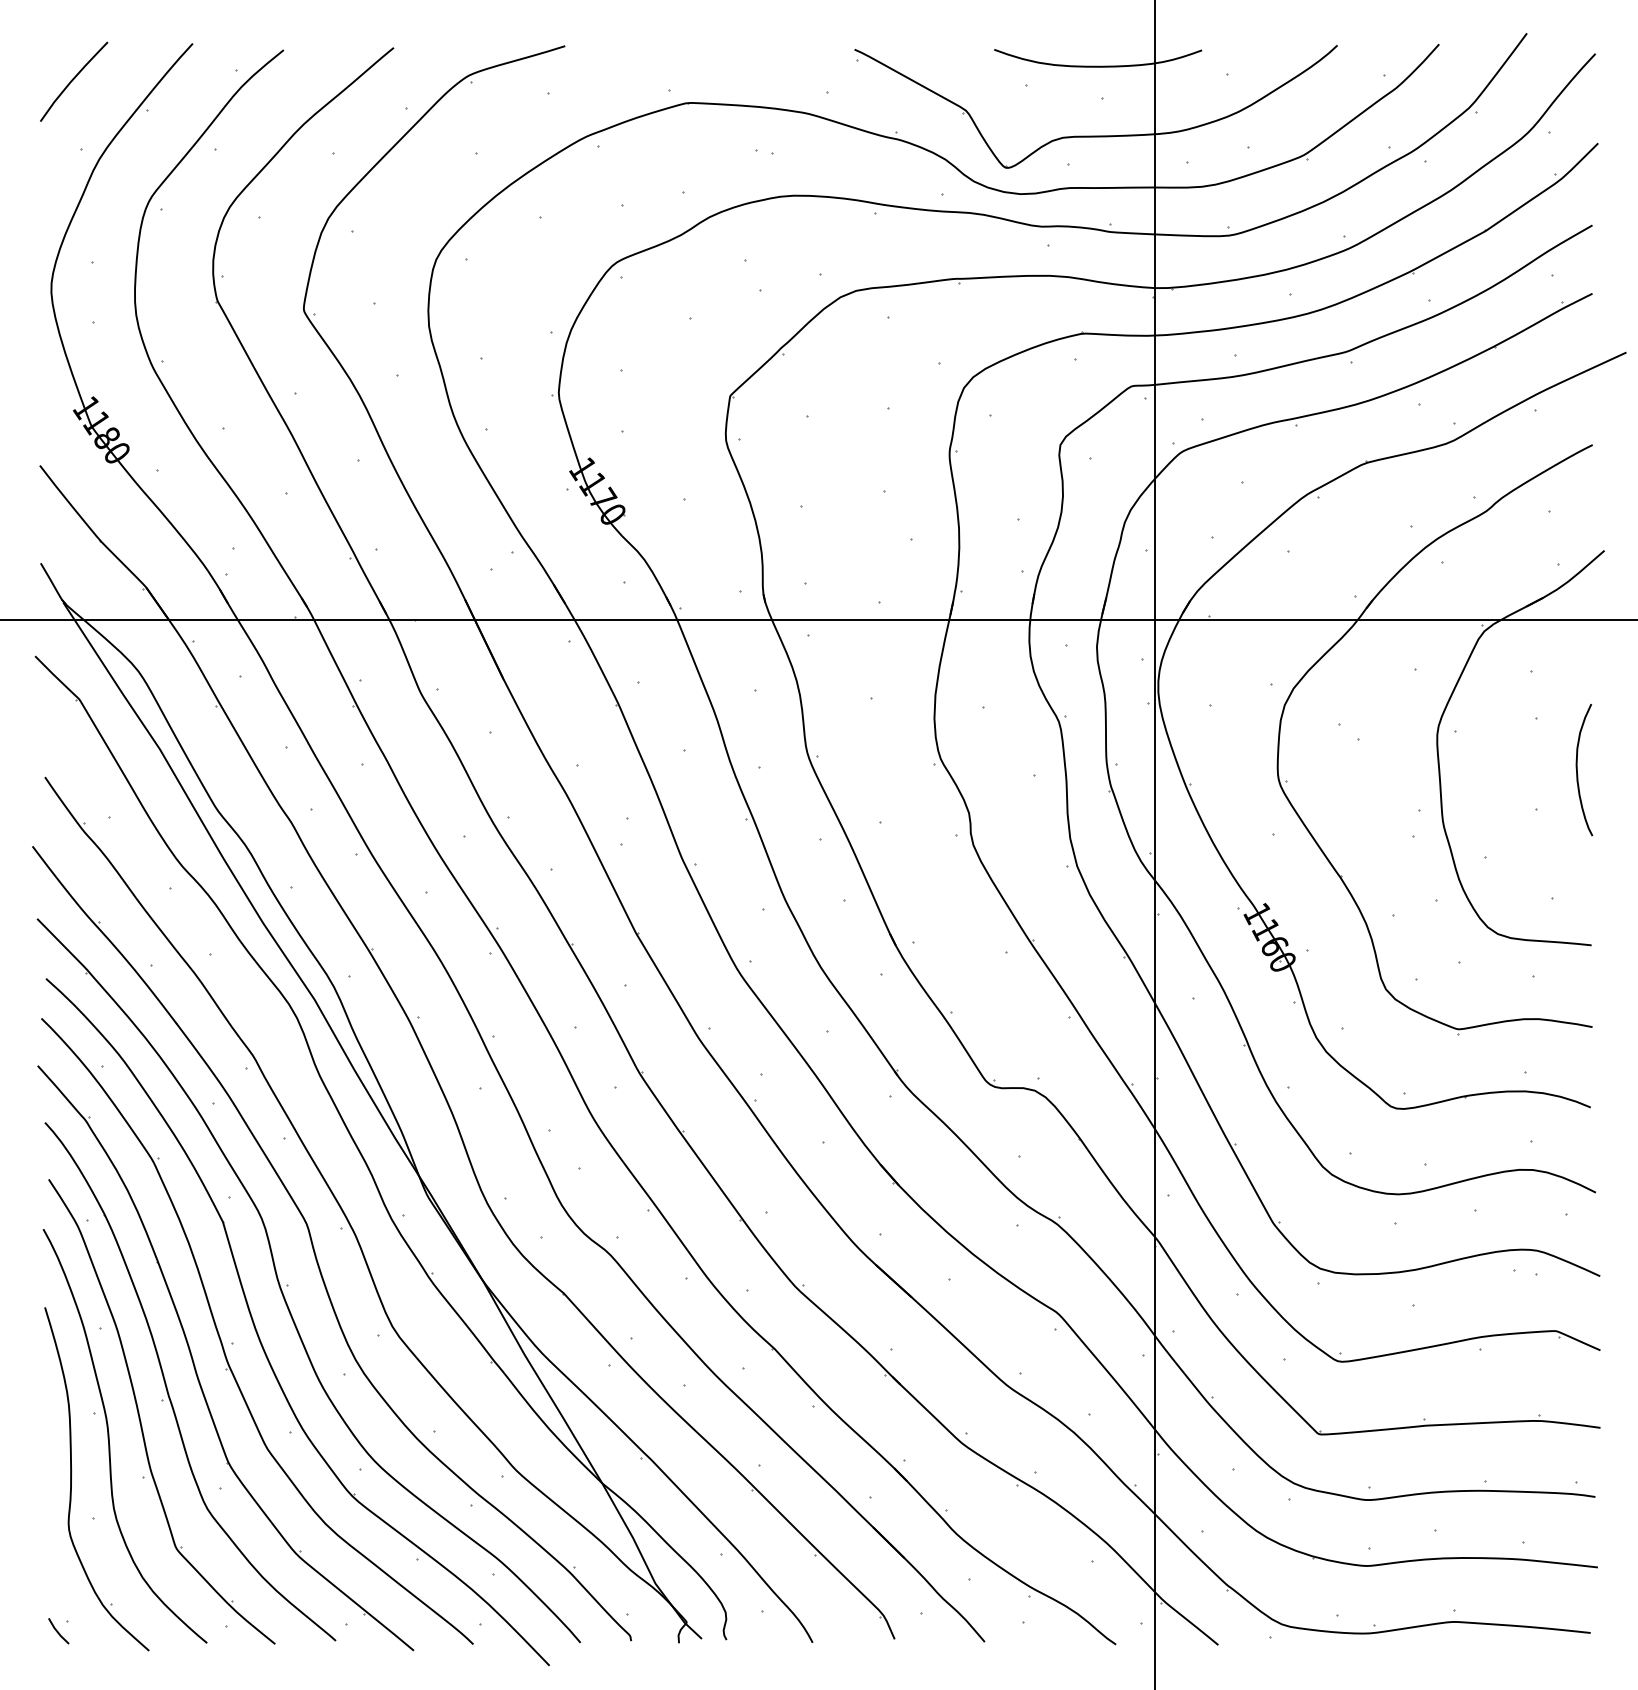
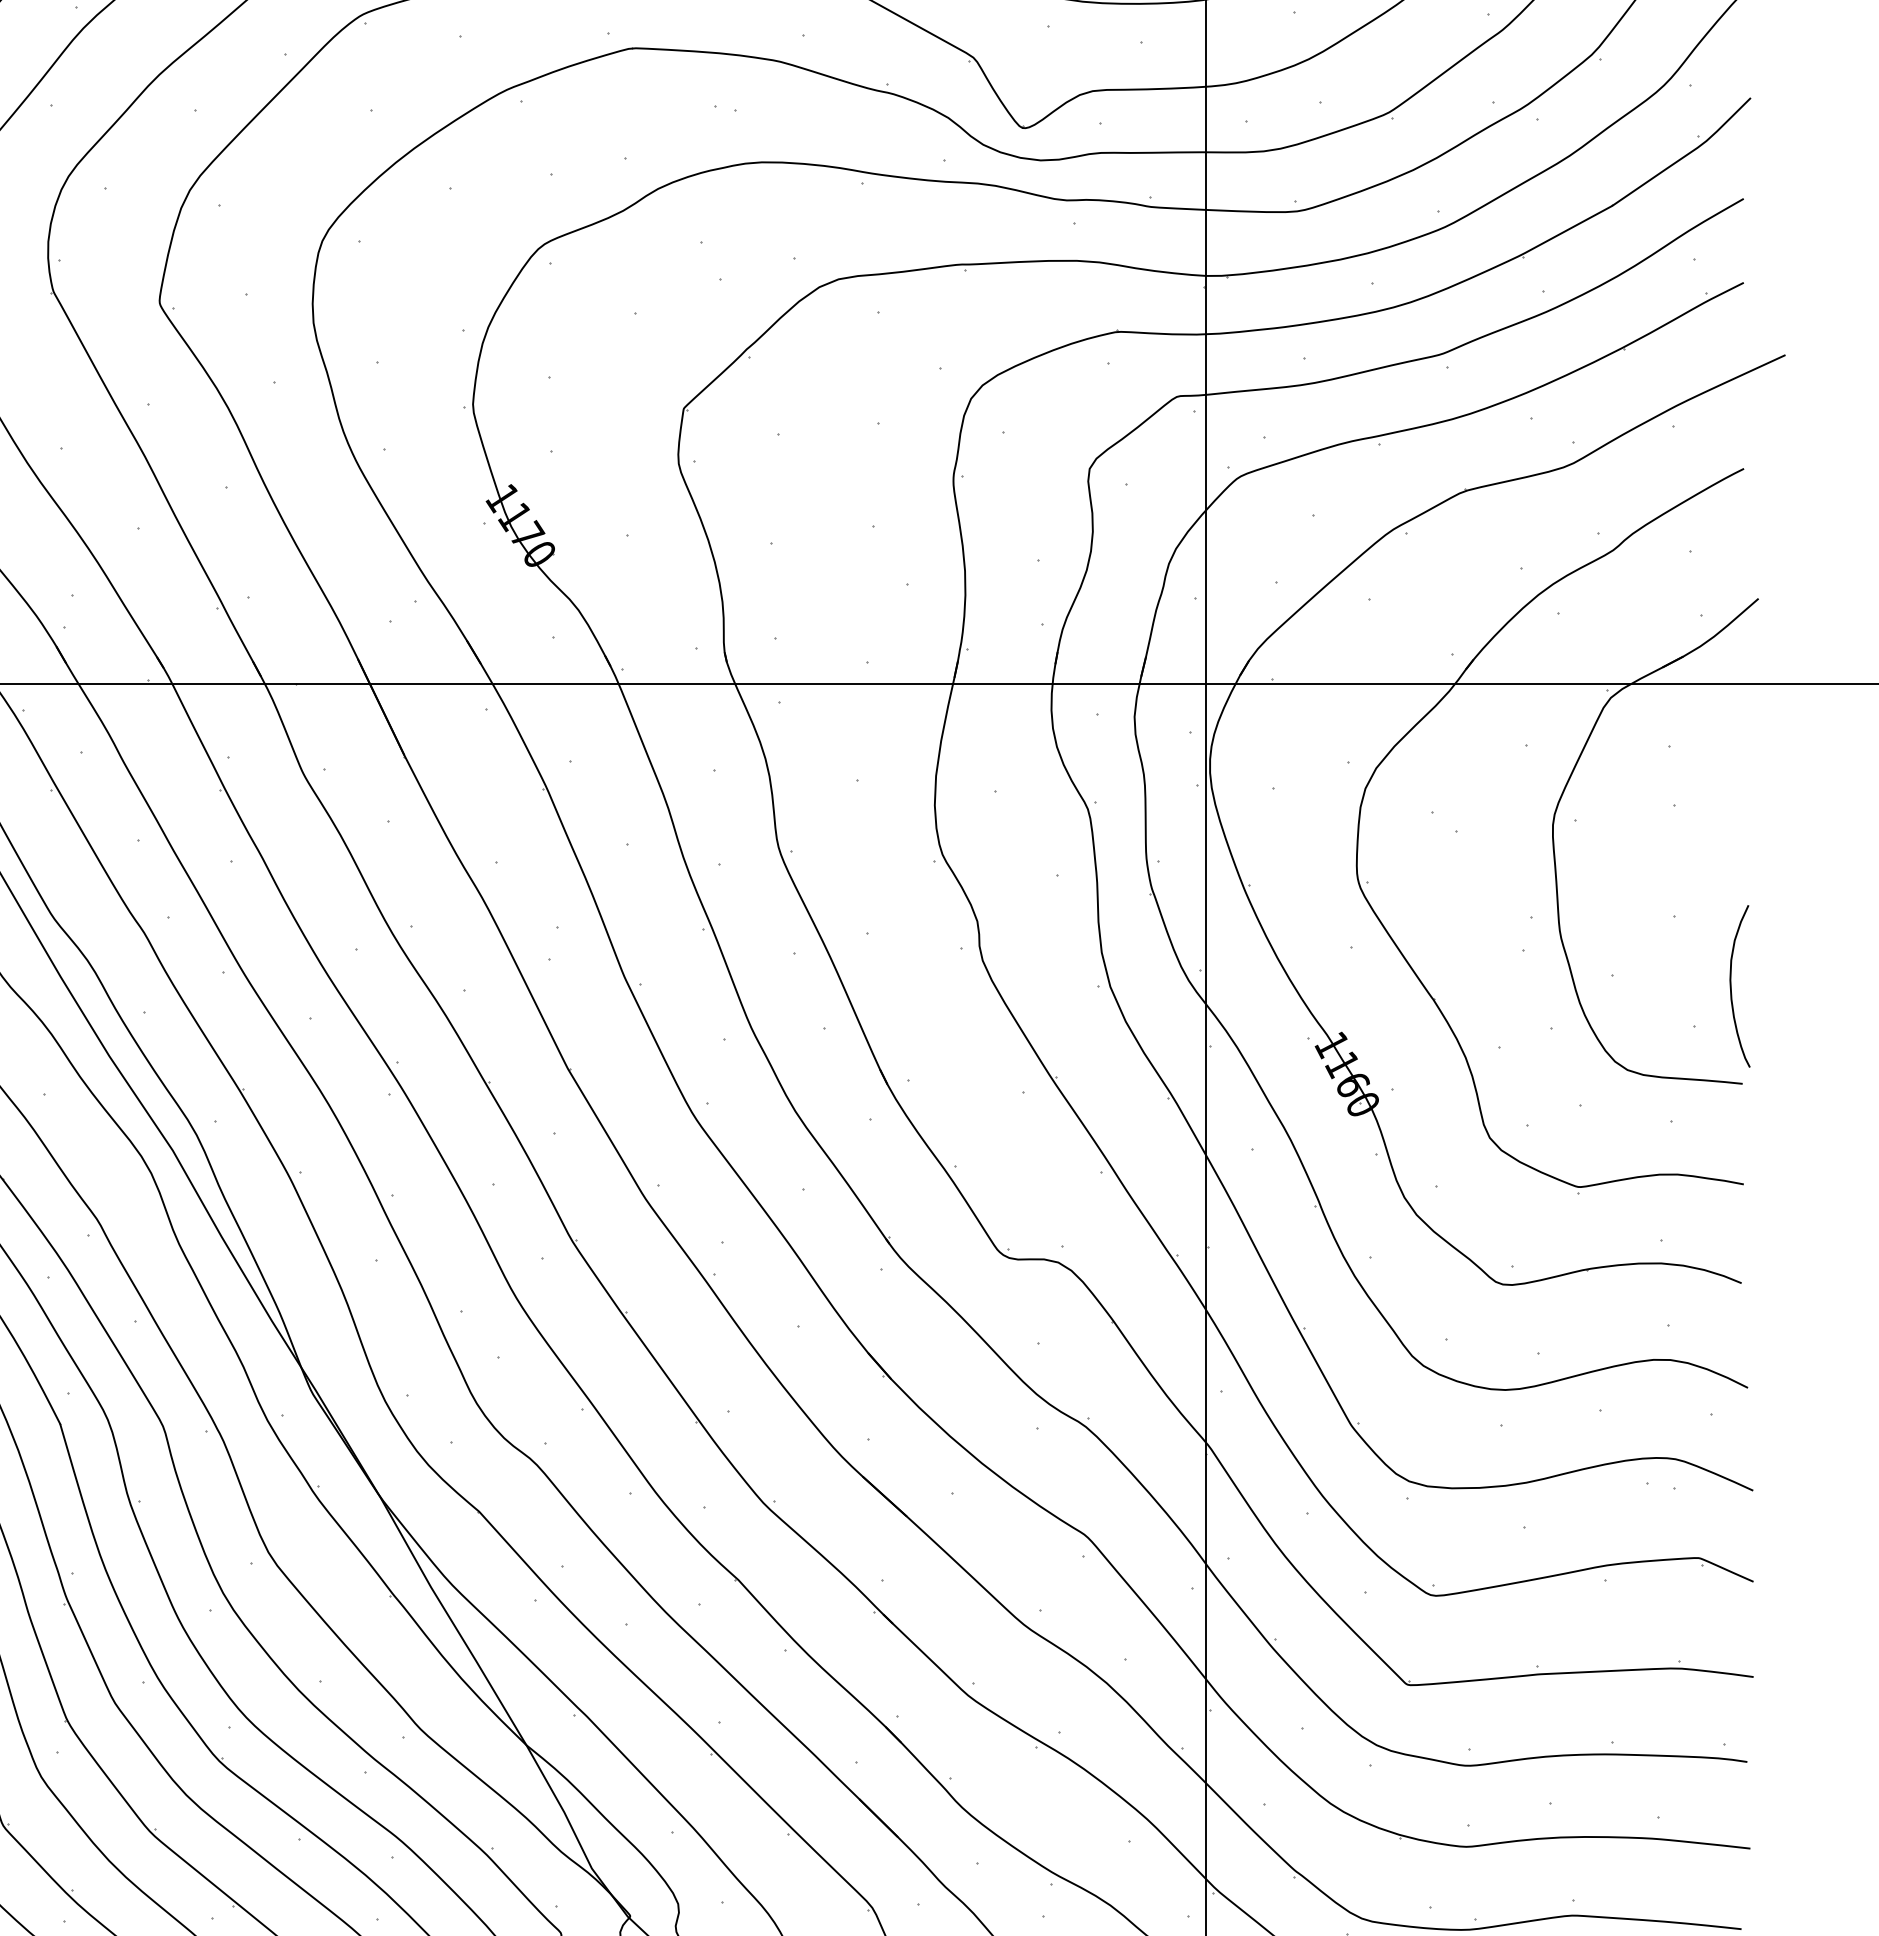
curve: (1577, 769) -> (1731, 985), moved

